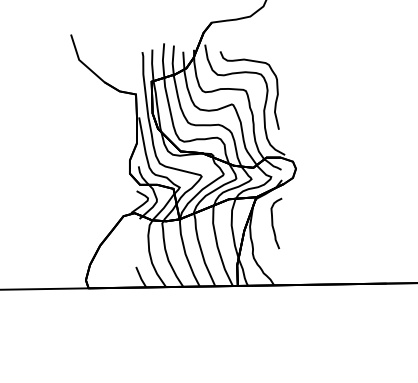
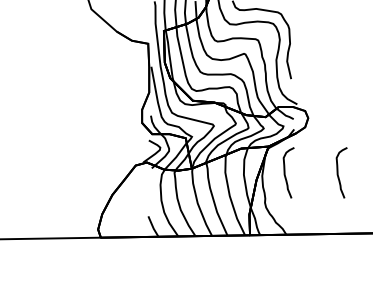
curve: (326, 223) -> (338, 172), added

